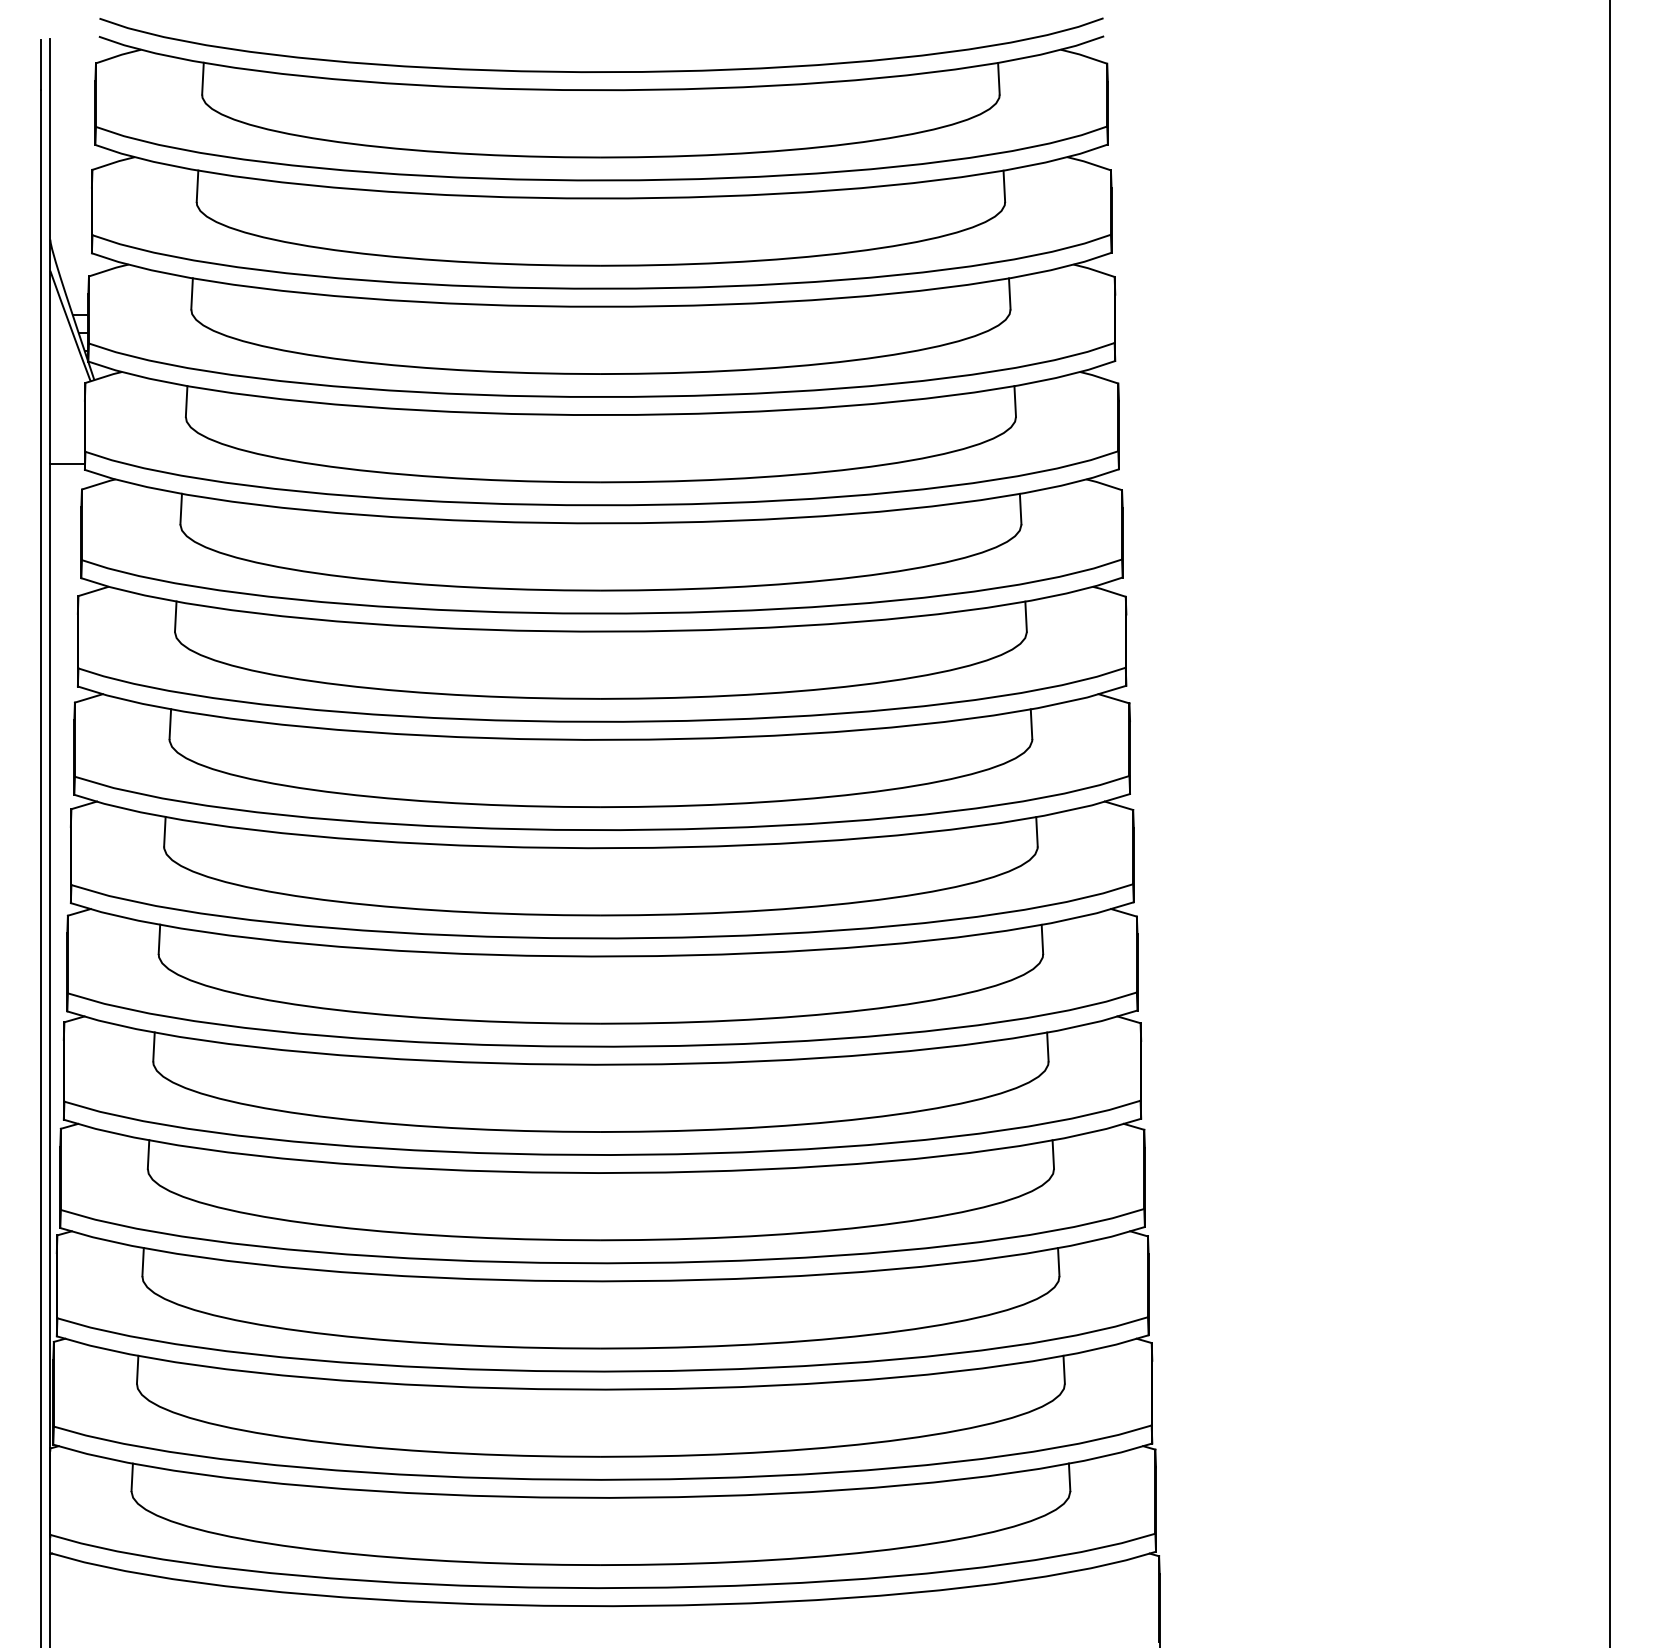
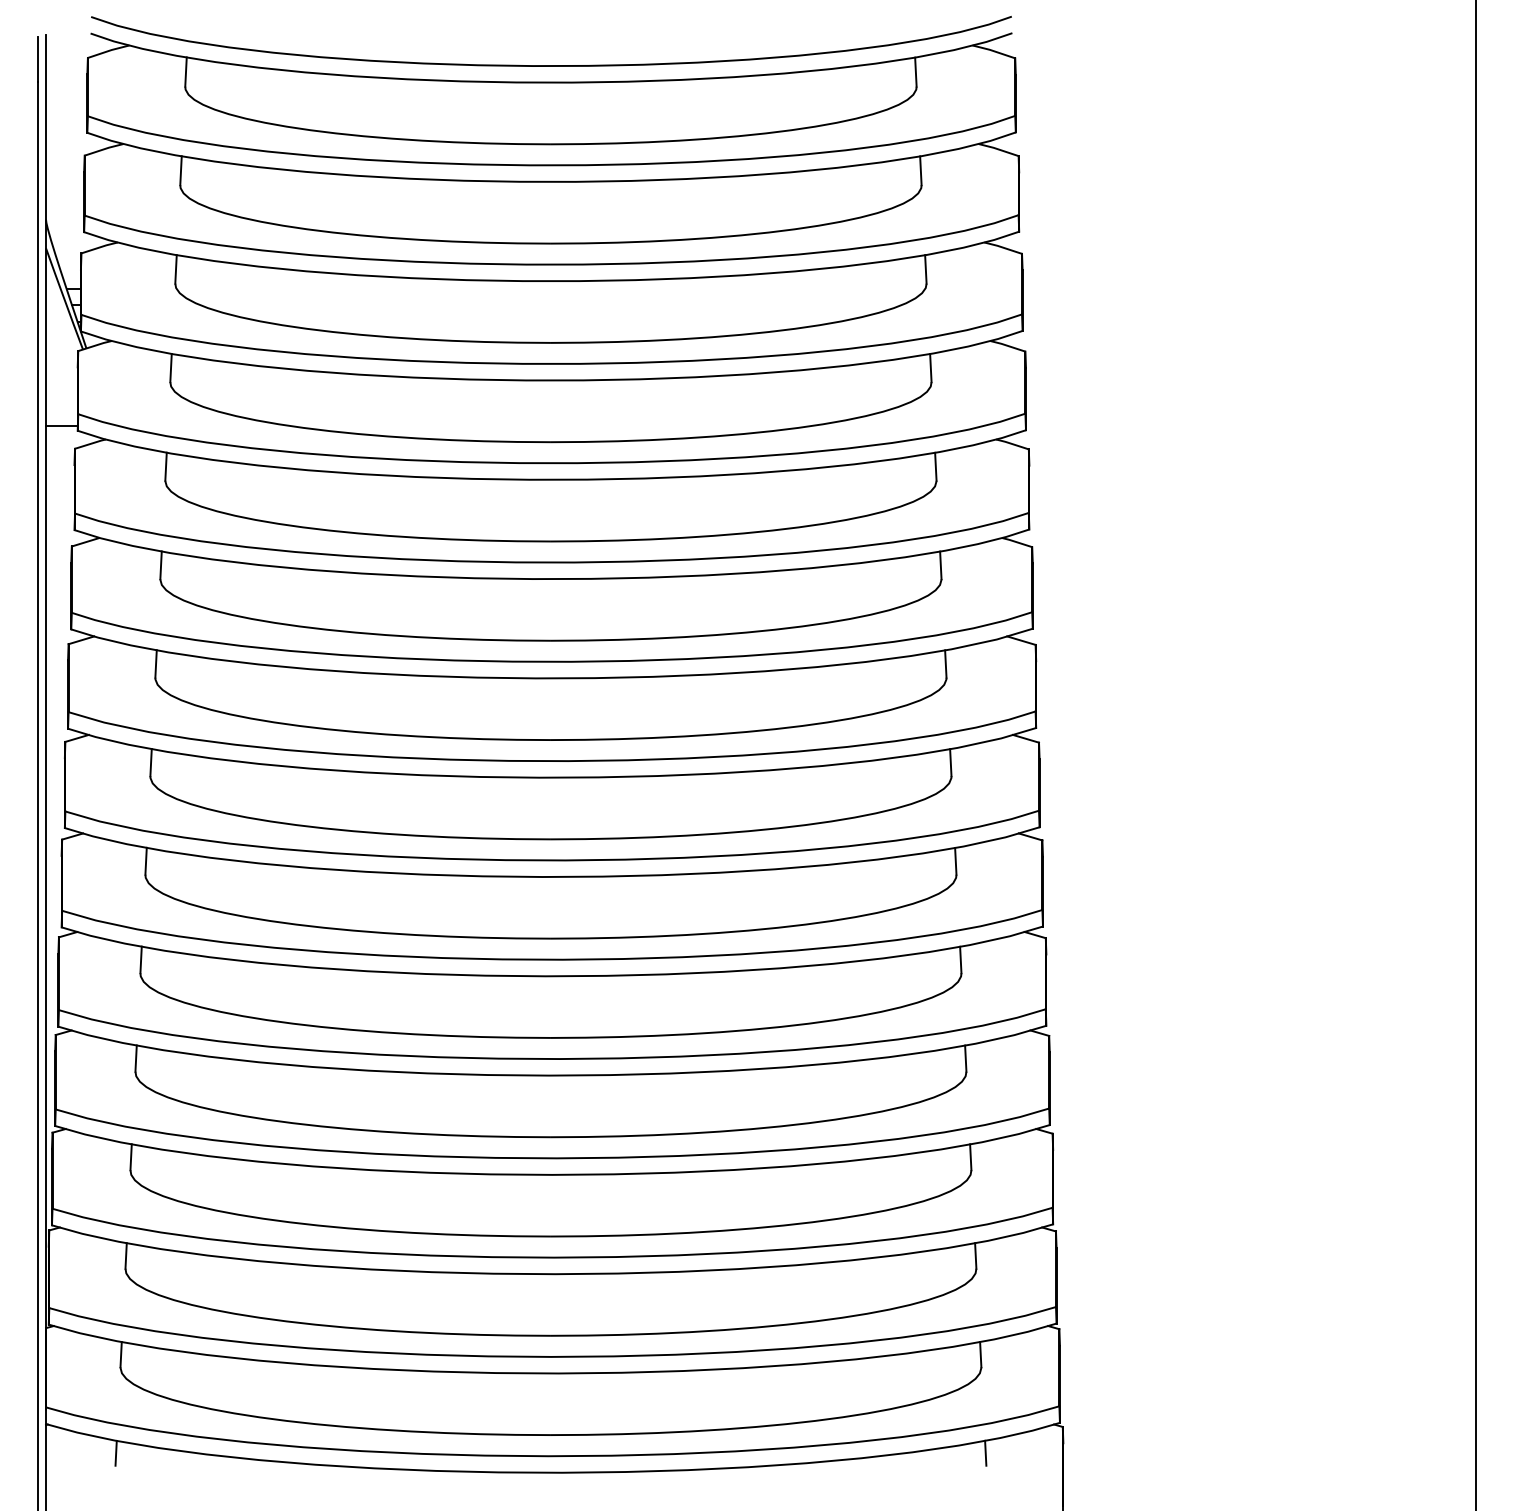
line: (126, 1584) -> (115, 1452), added
line: (1074, 1584) -> (985, 1452), added

